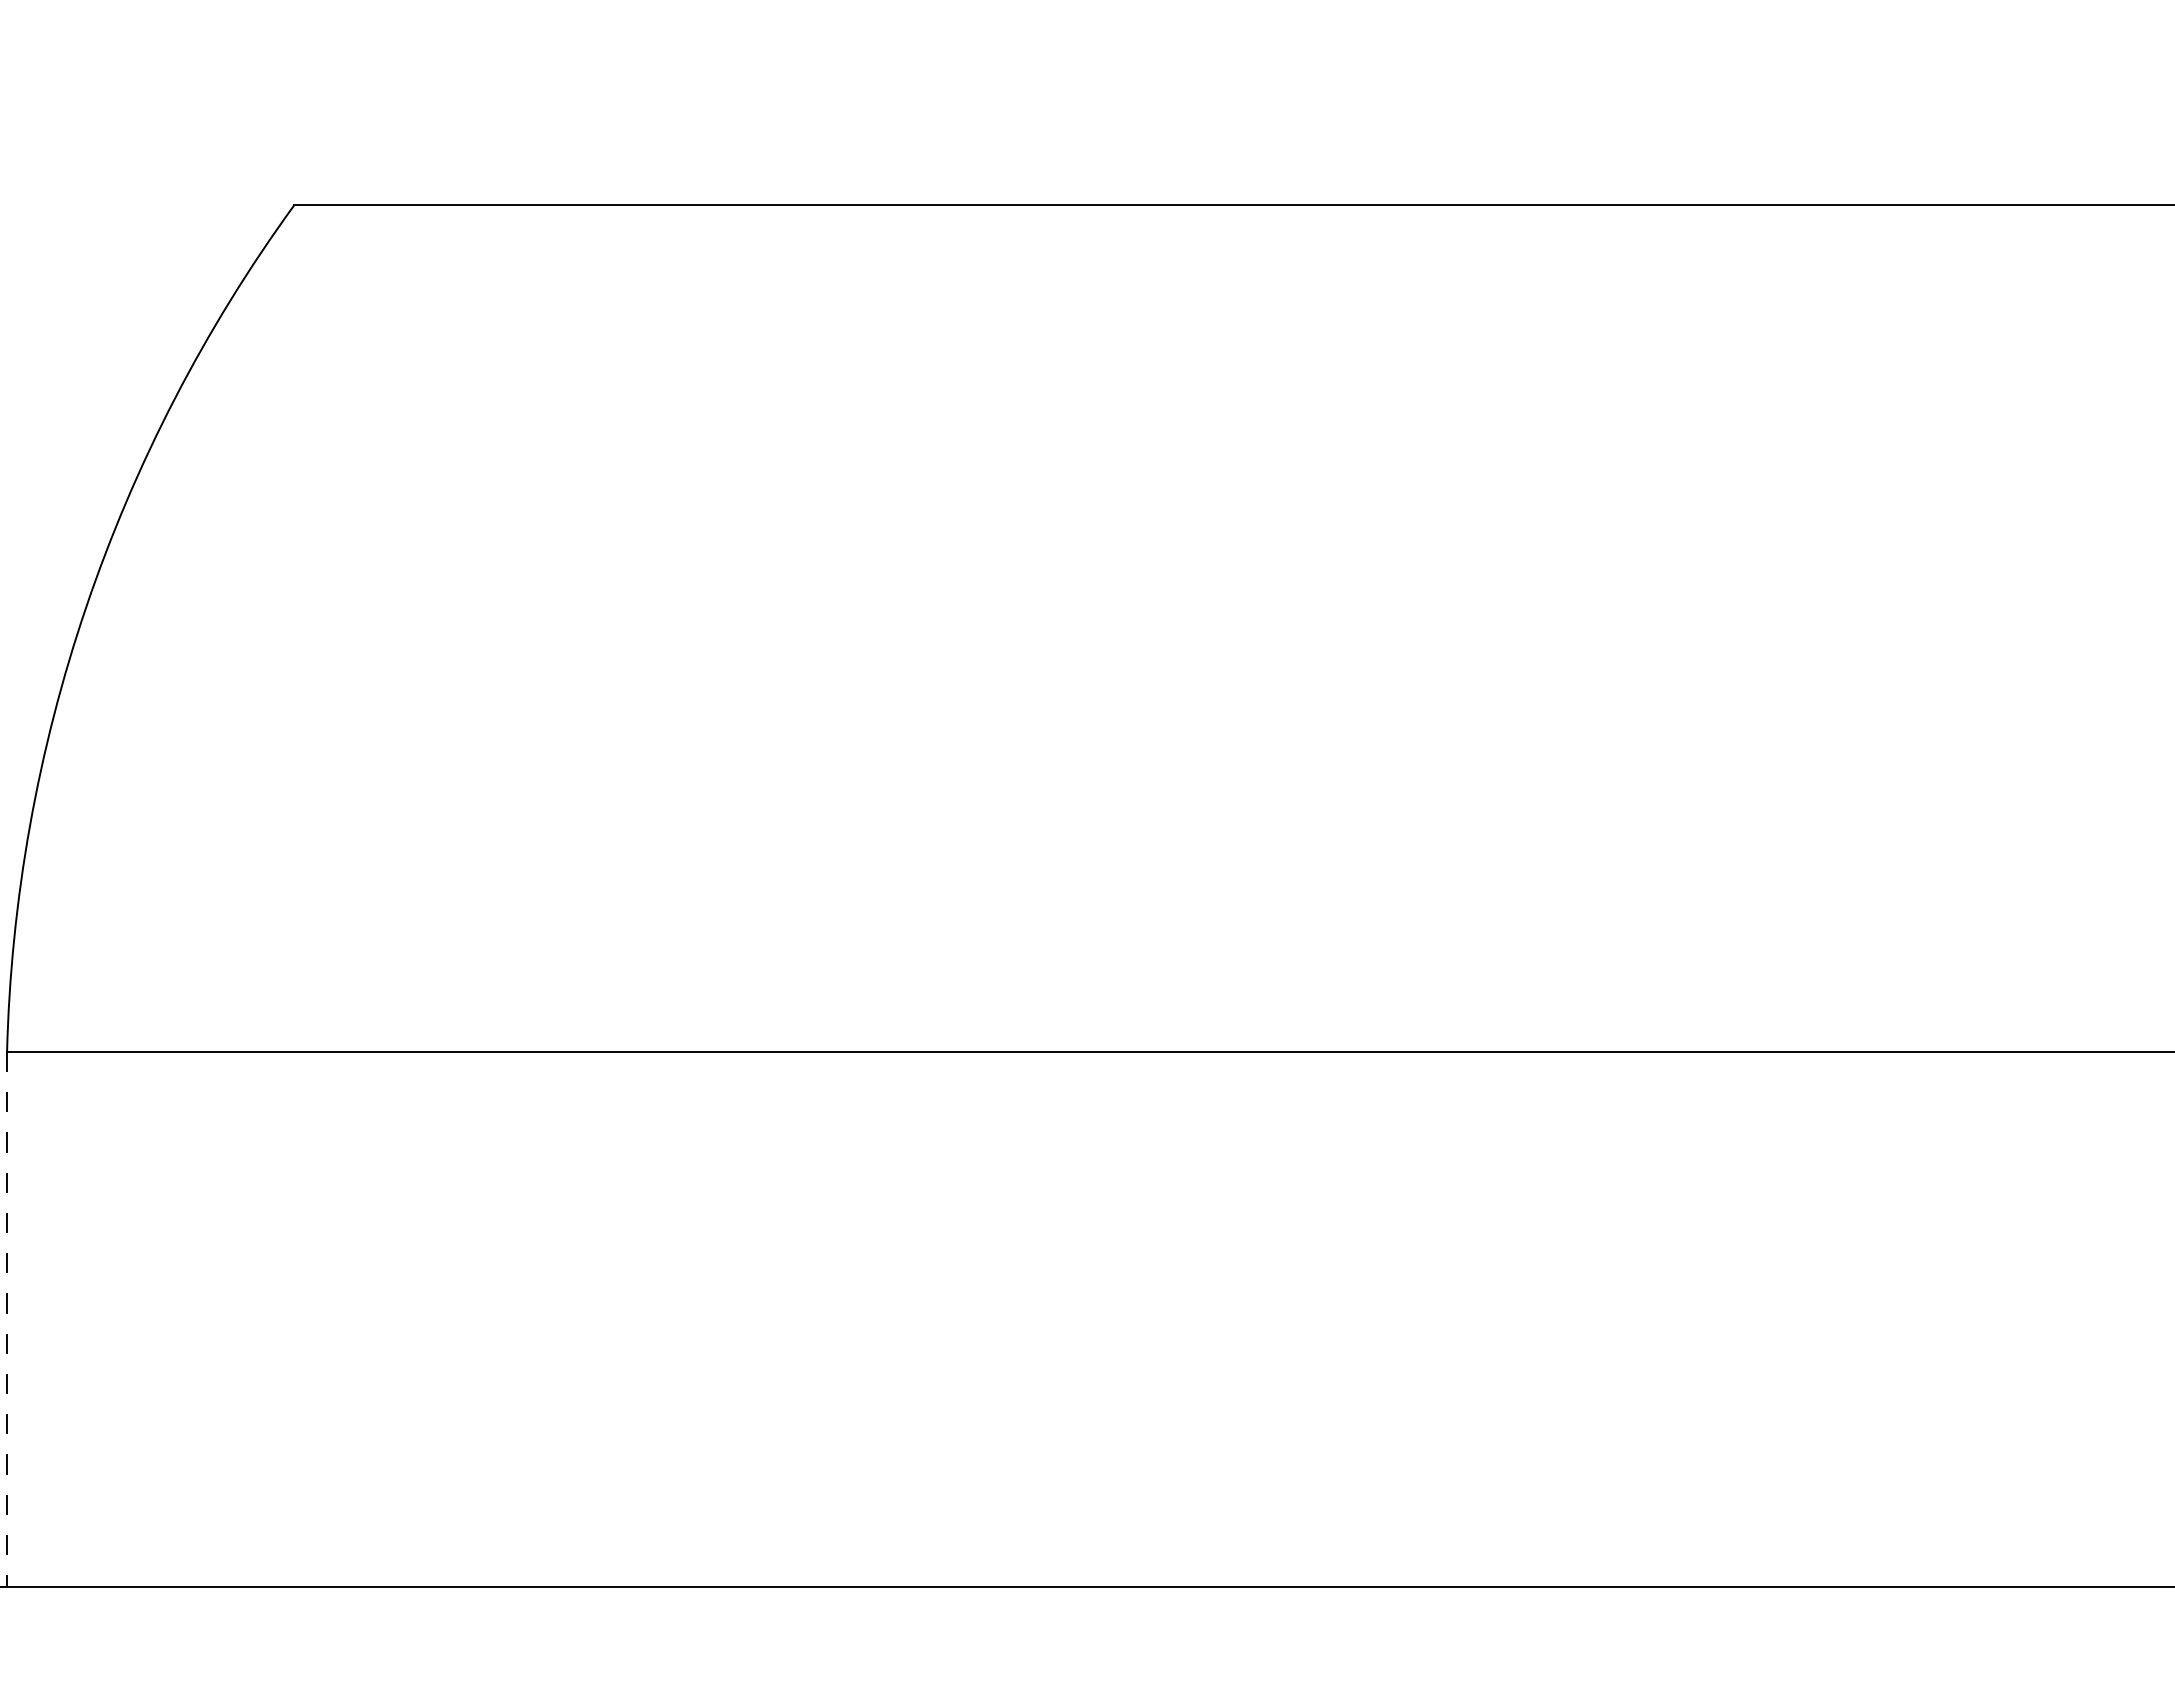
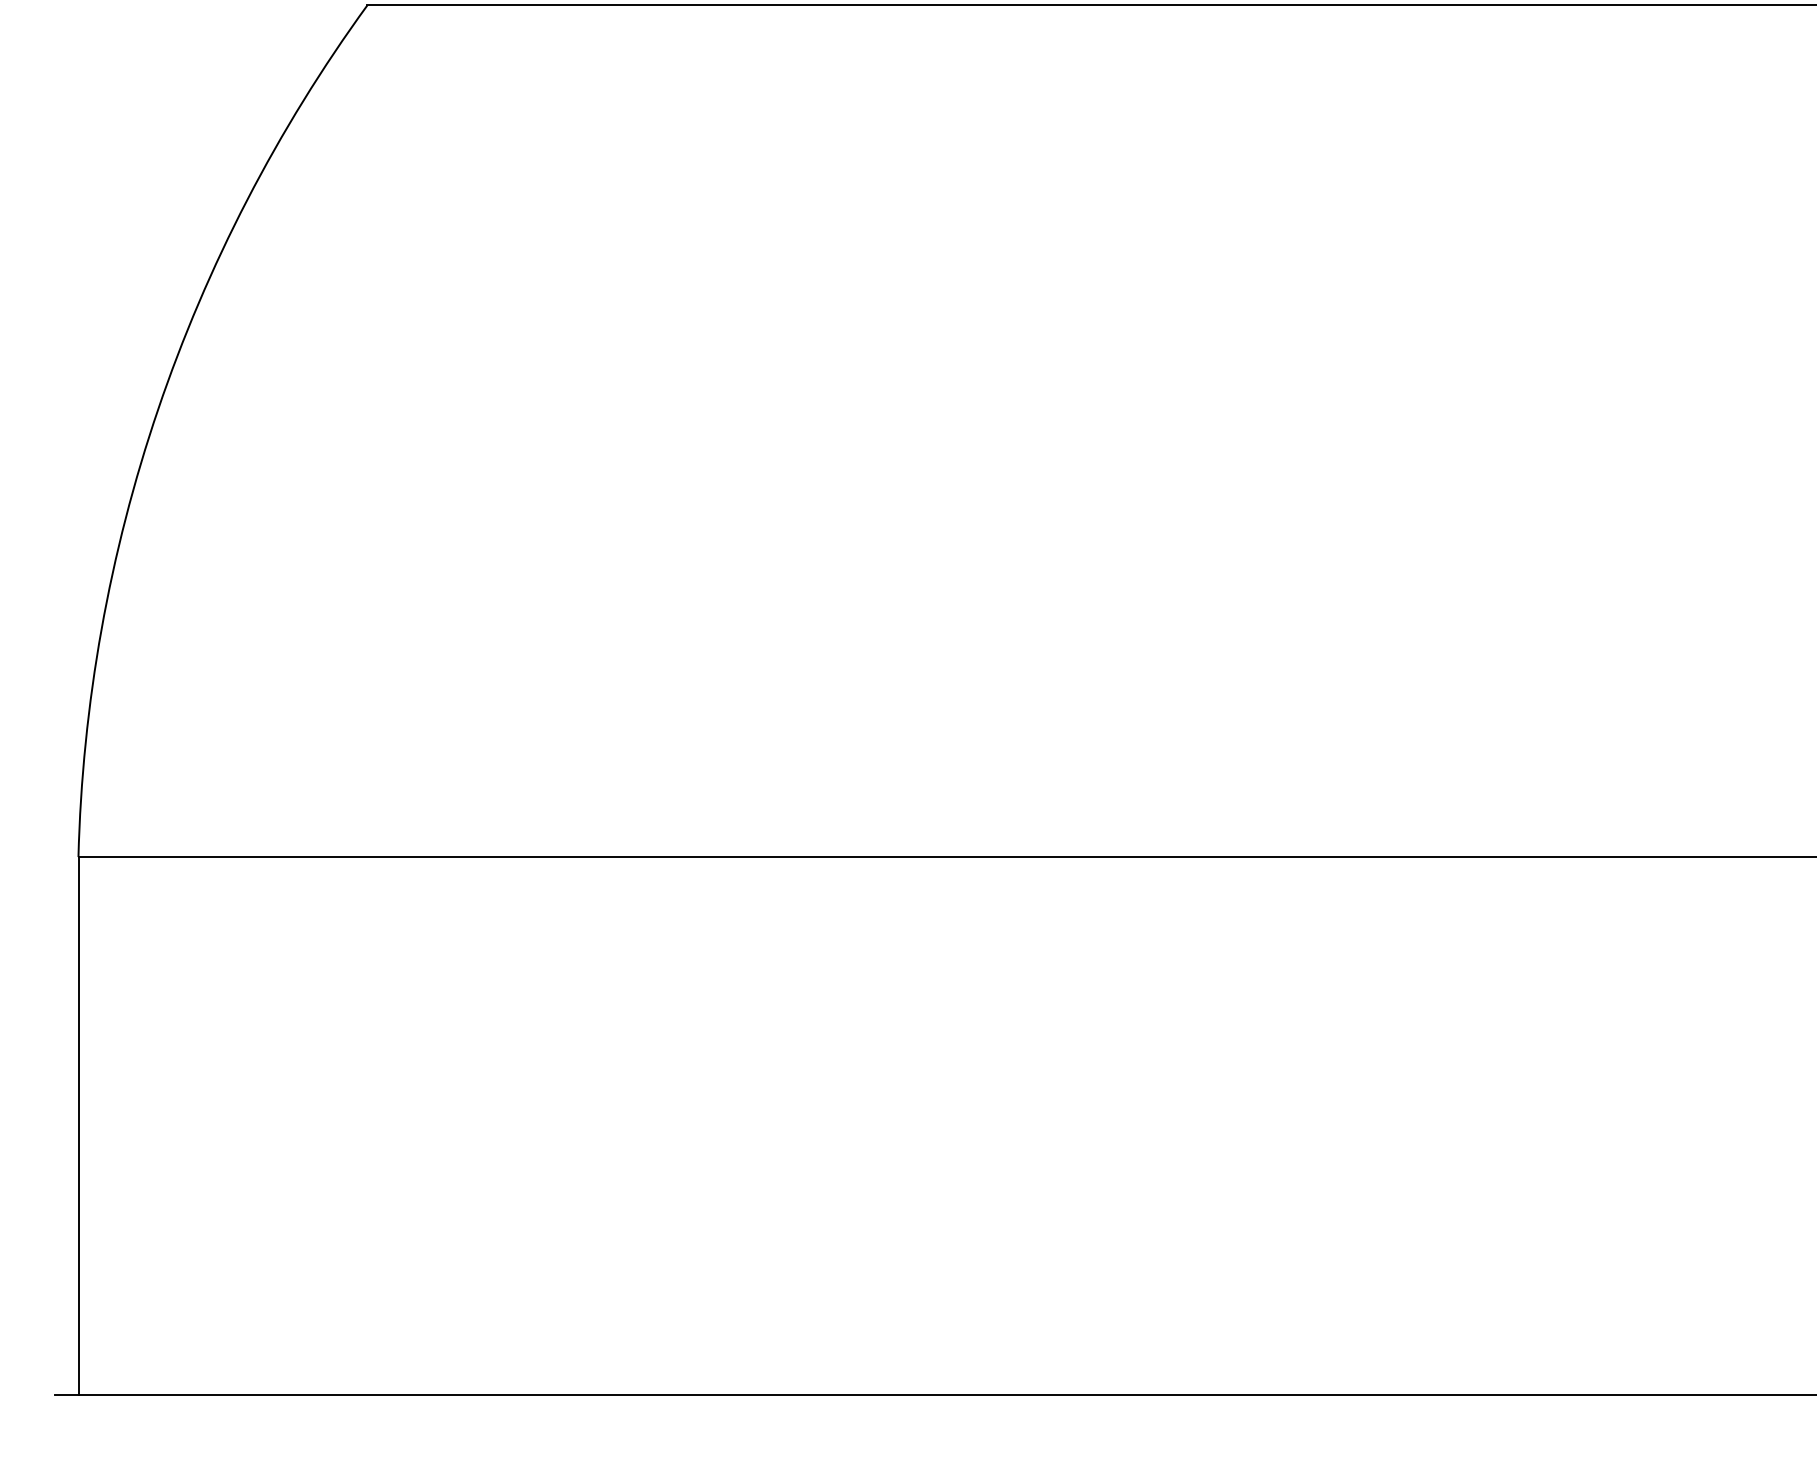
line: (7, 1319) -> (78, 1126), dashed -> solid

